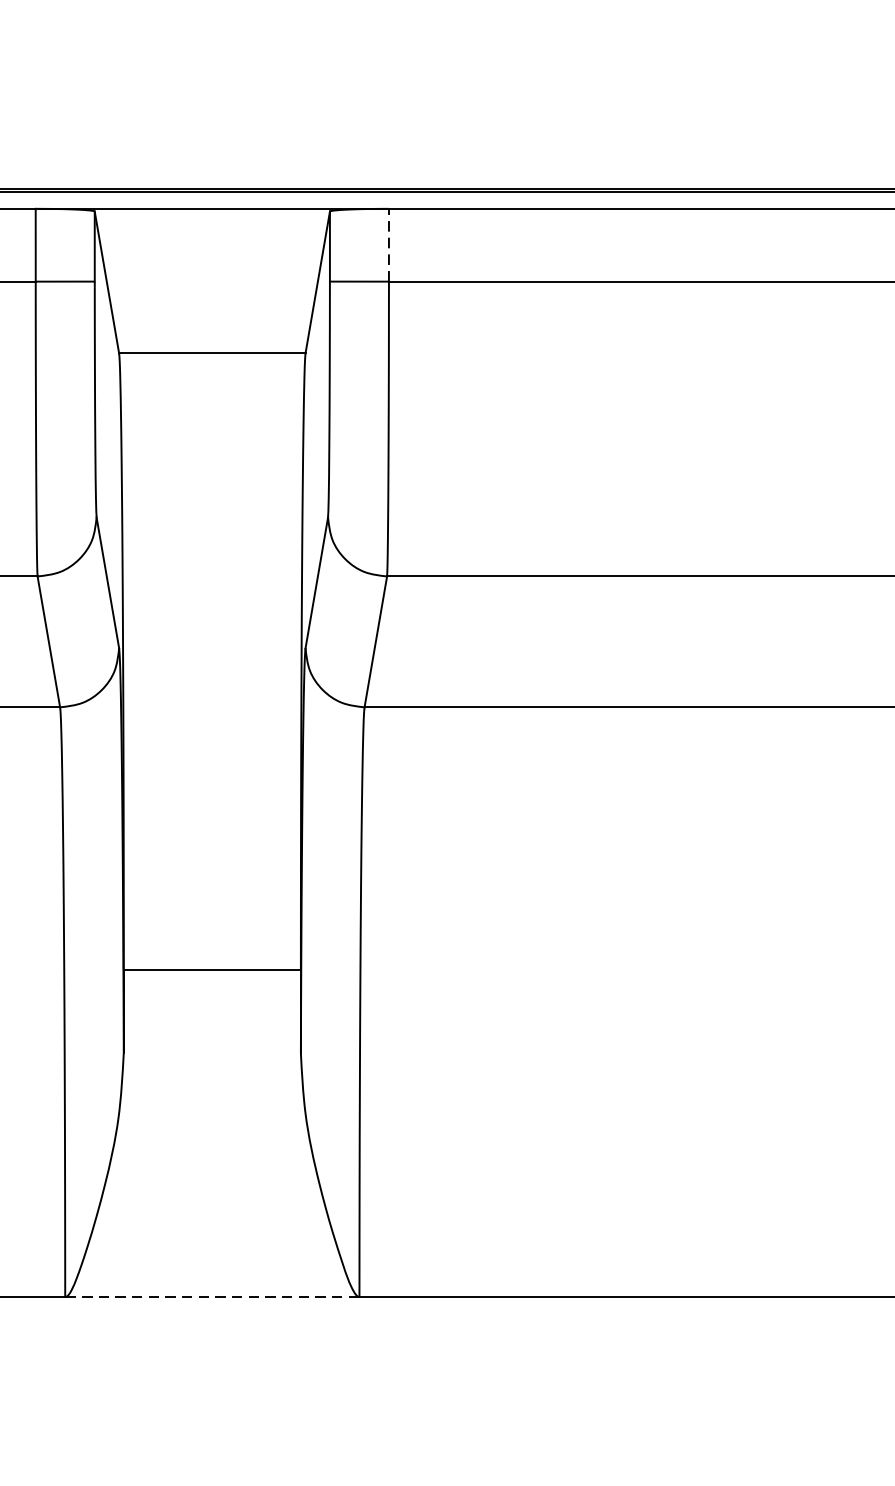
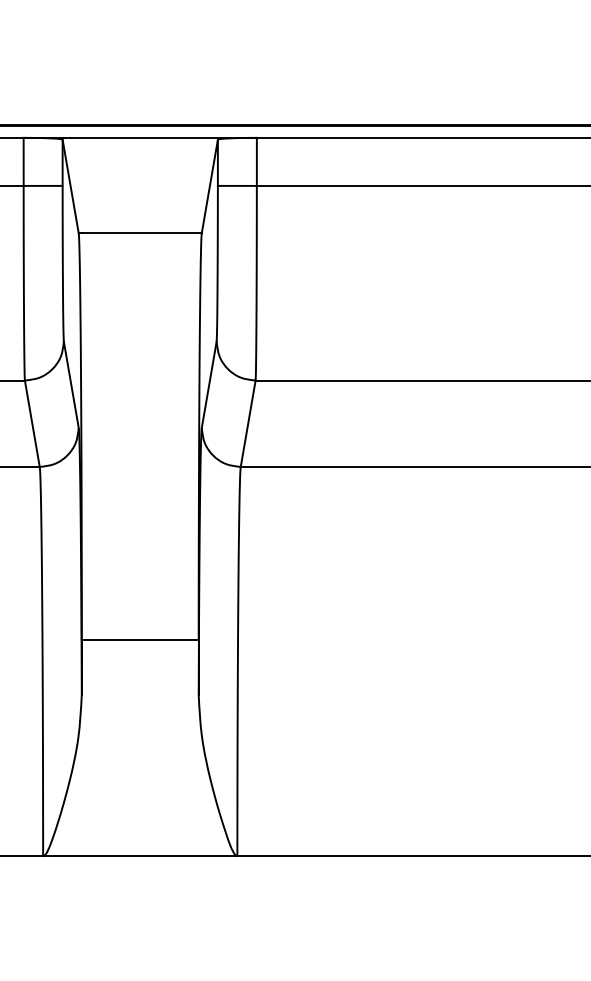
line: (388, 244) -> (256, 161), dashed -> solid
line: (212, 1297) -> (140, 856), dashed -> solid

